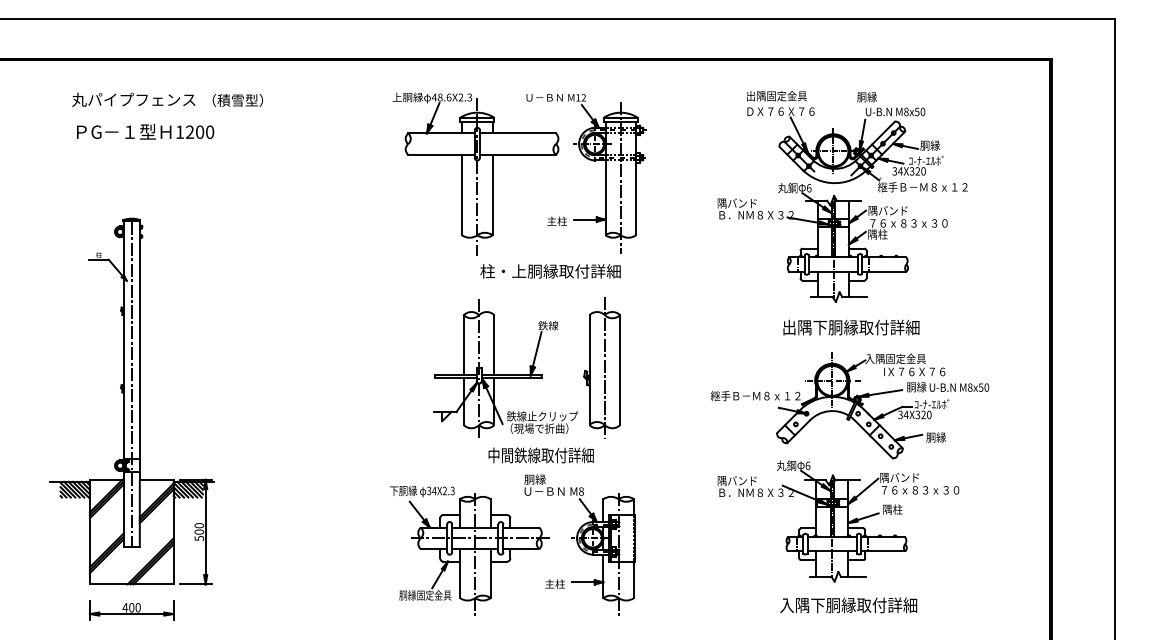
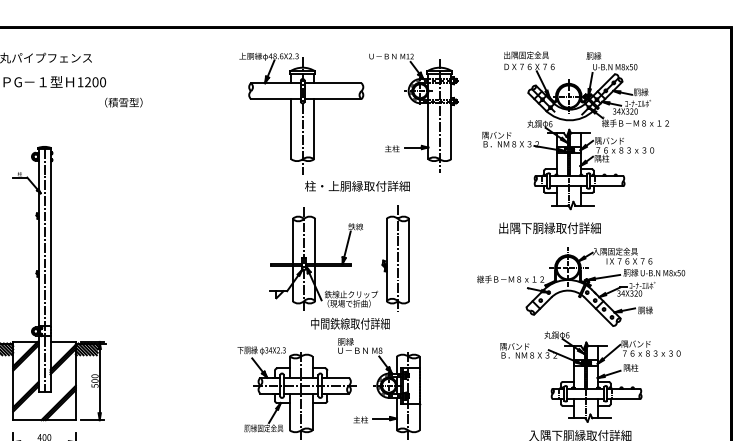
text: (237, 100) -> (123, 102), moved
part: (589, 160) -> (416, 103), moved
text: (851, 327) -> (550, 228), moved
part: (838, 521) -> (590, 376), moved

